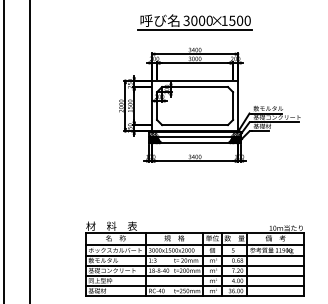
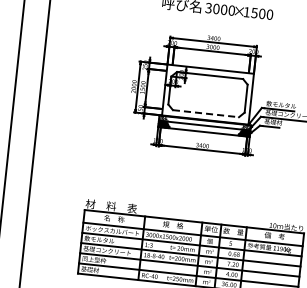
line: (195, 30) -> (216, 18), removed
line: (195, 125) -> (206, 114), solid -> dashed

